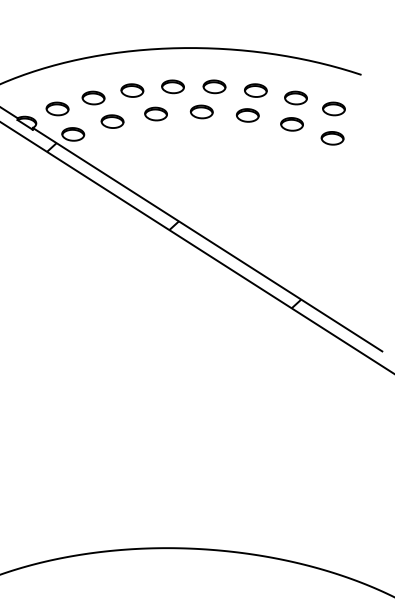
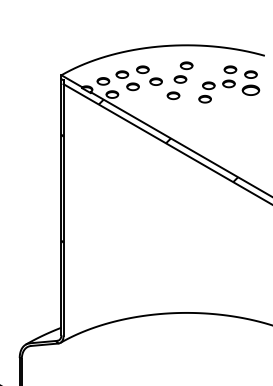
part: (173, 86) -> (173, 95), moved
part: (250, 102) -> (206, 92), moved
part: (331, 138) -> (250, 90), size x1.4

